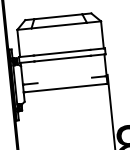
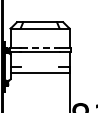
line: (62, 52) -> (40, 47), solid -> dashed

